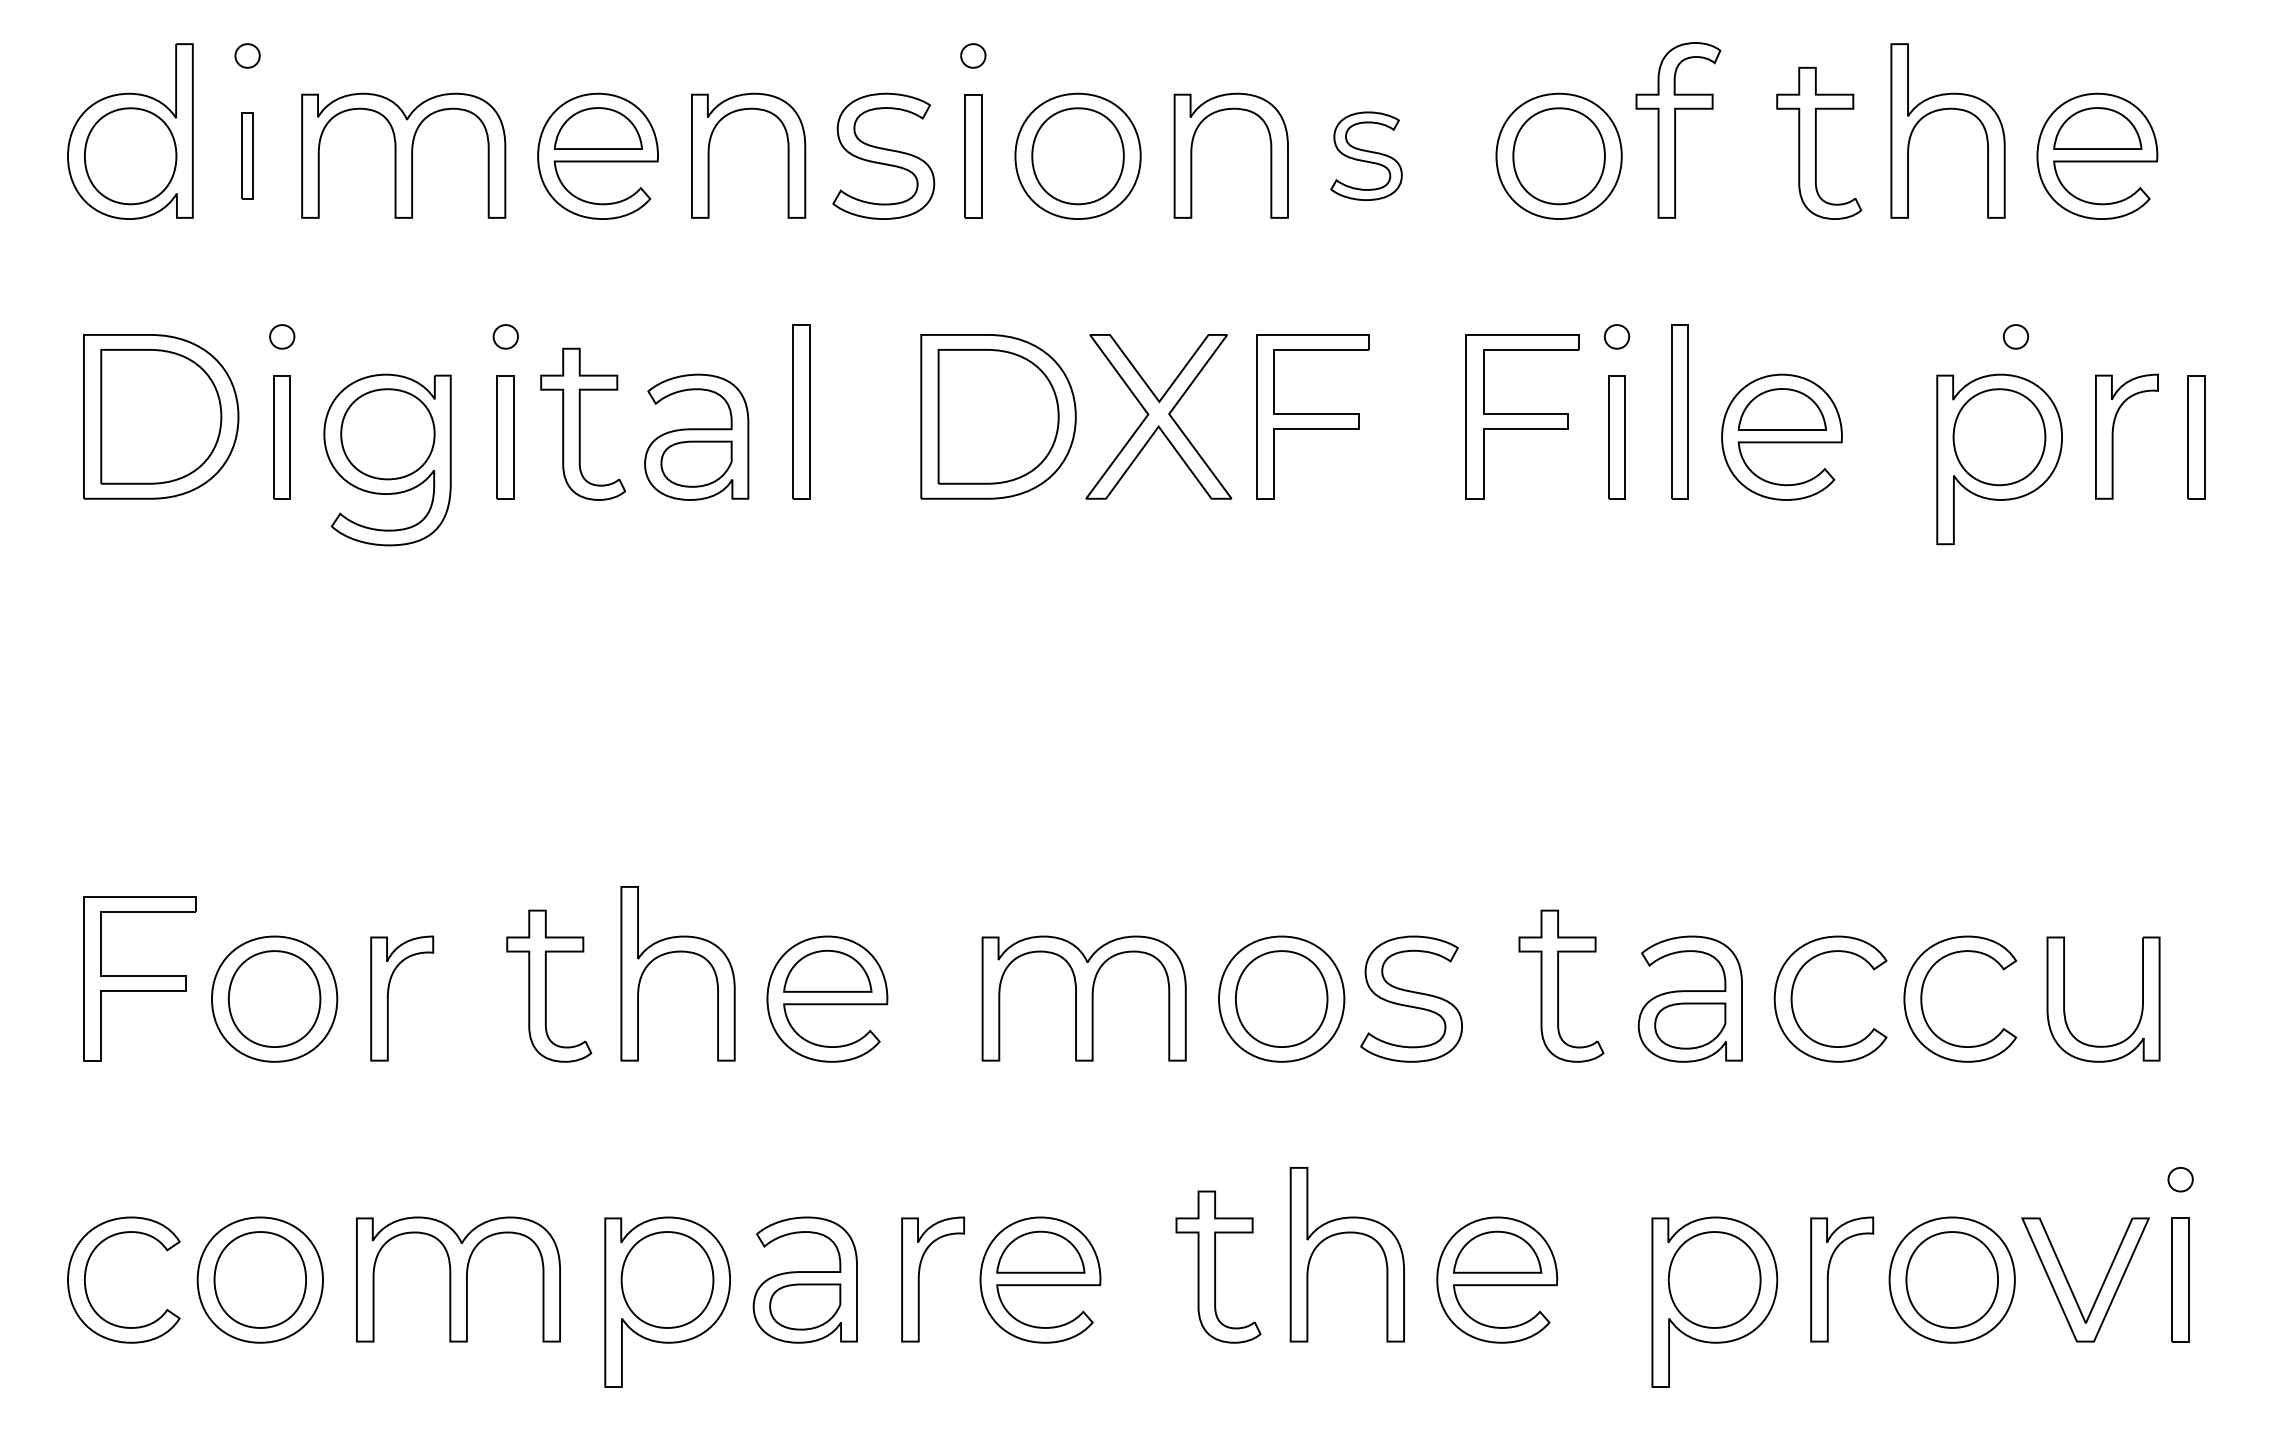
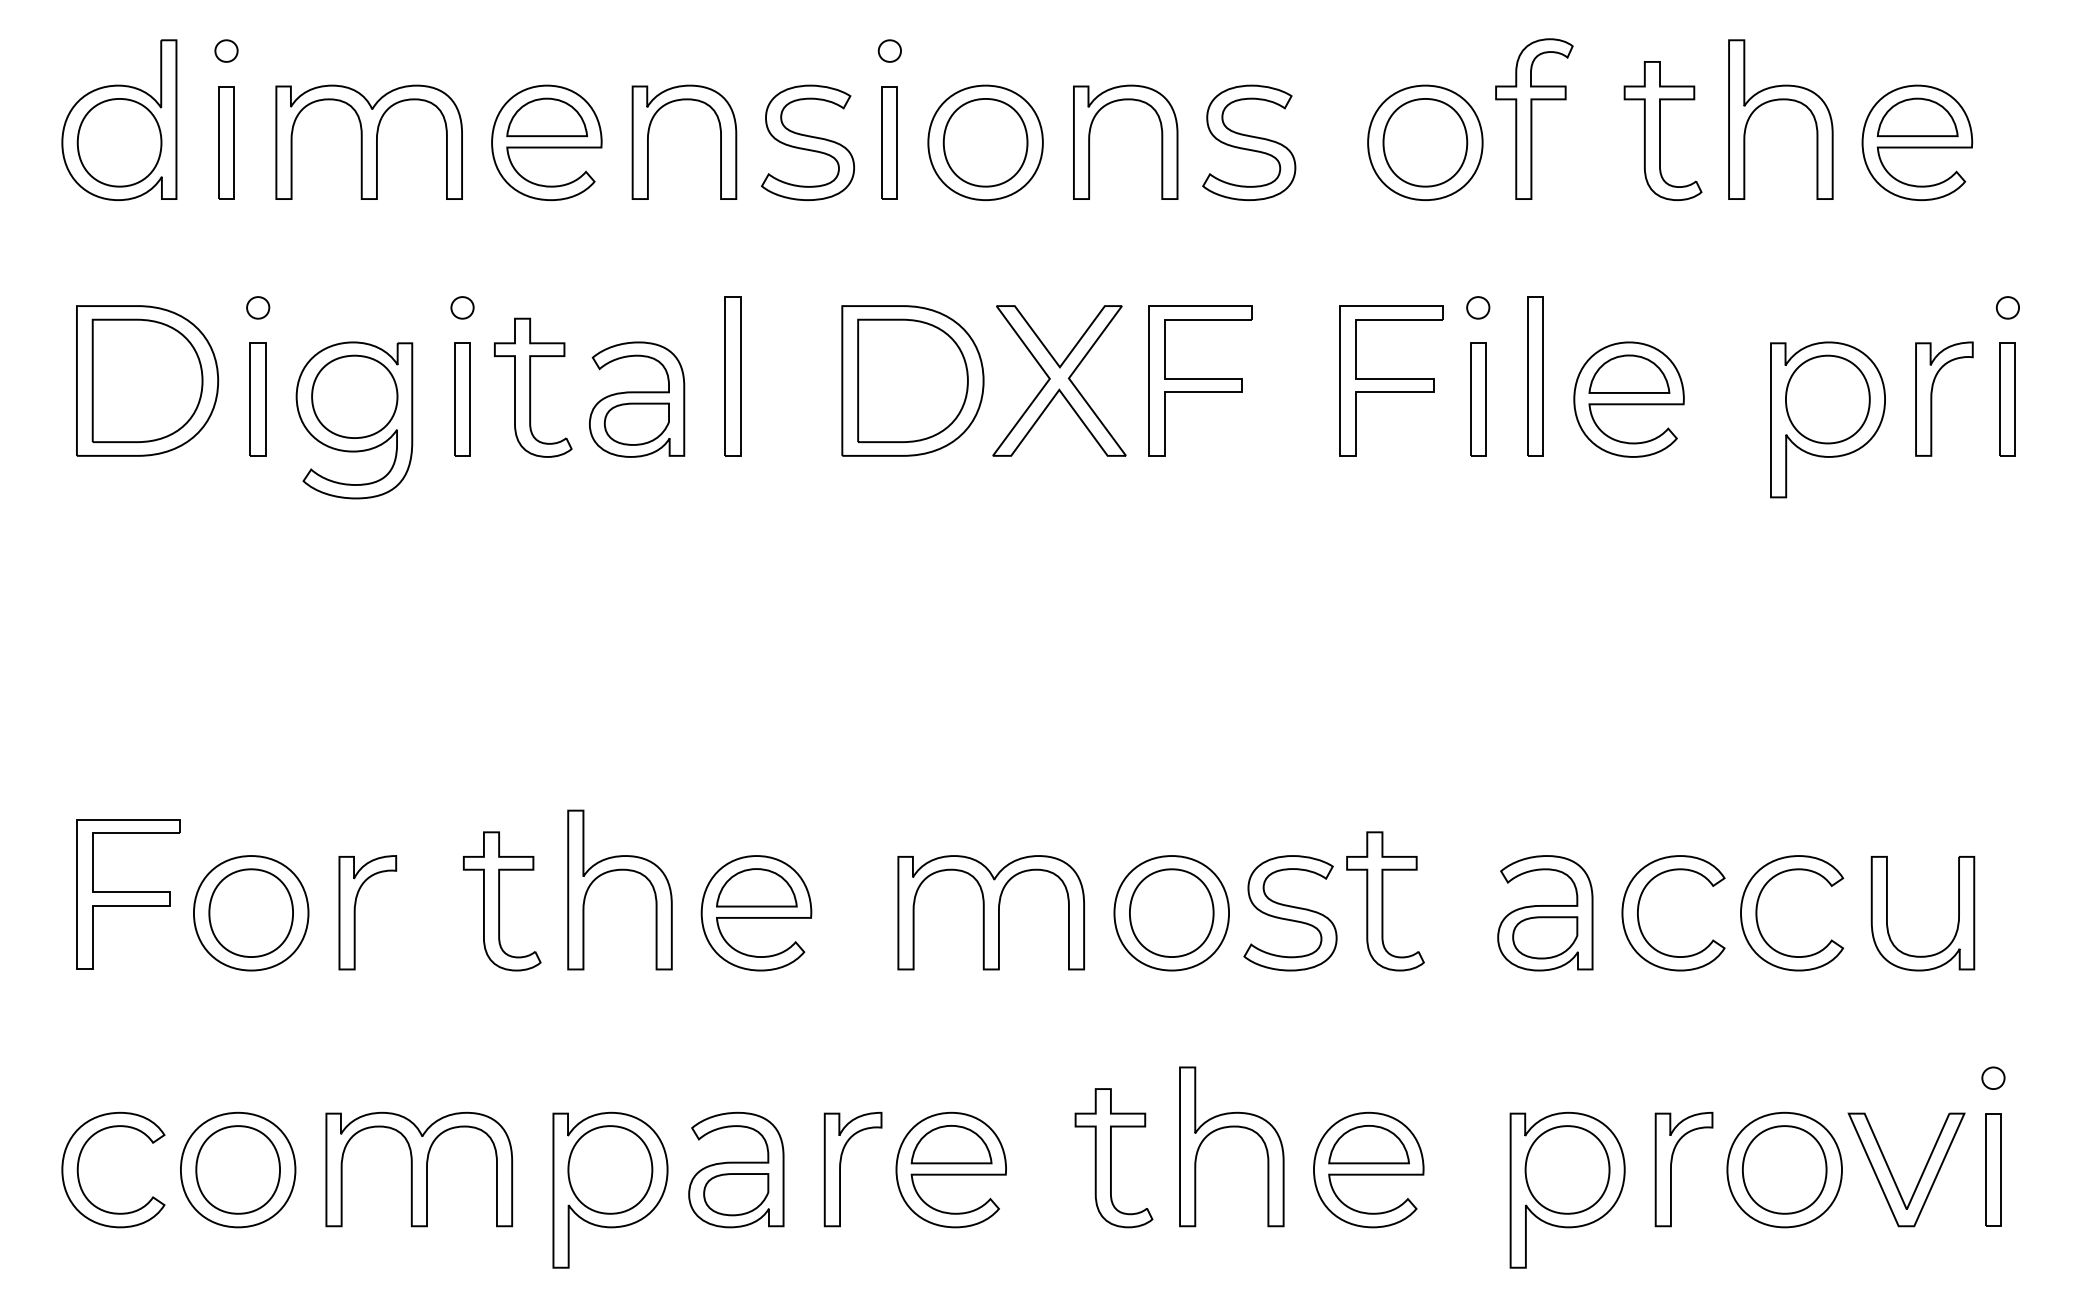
part: (247, 155) -> (226, 142), size x1.43
part: (1366, 155) -> (1249, 142), size x1.43
part: (2015, 336) -> (2007, 307), moved
part: (1561, 986) -> (1385, 901), moved

